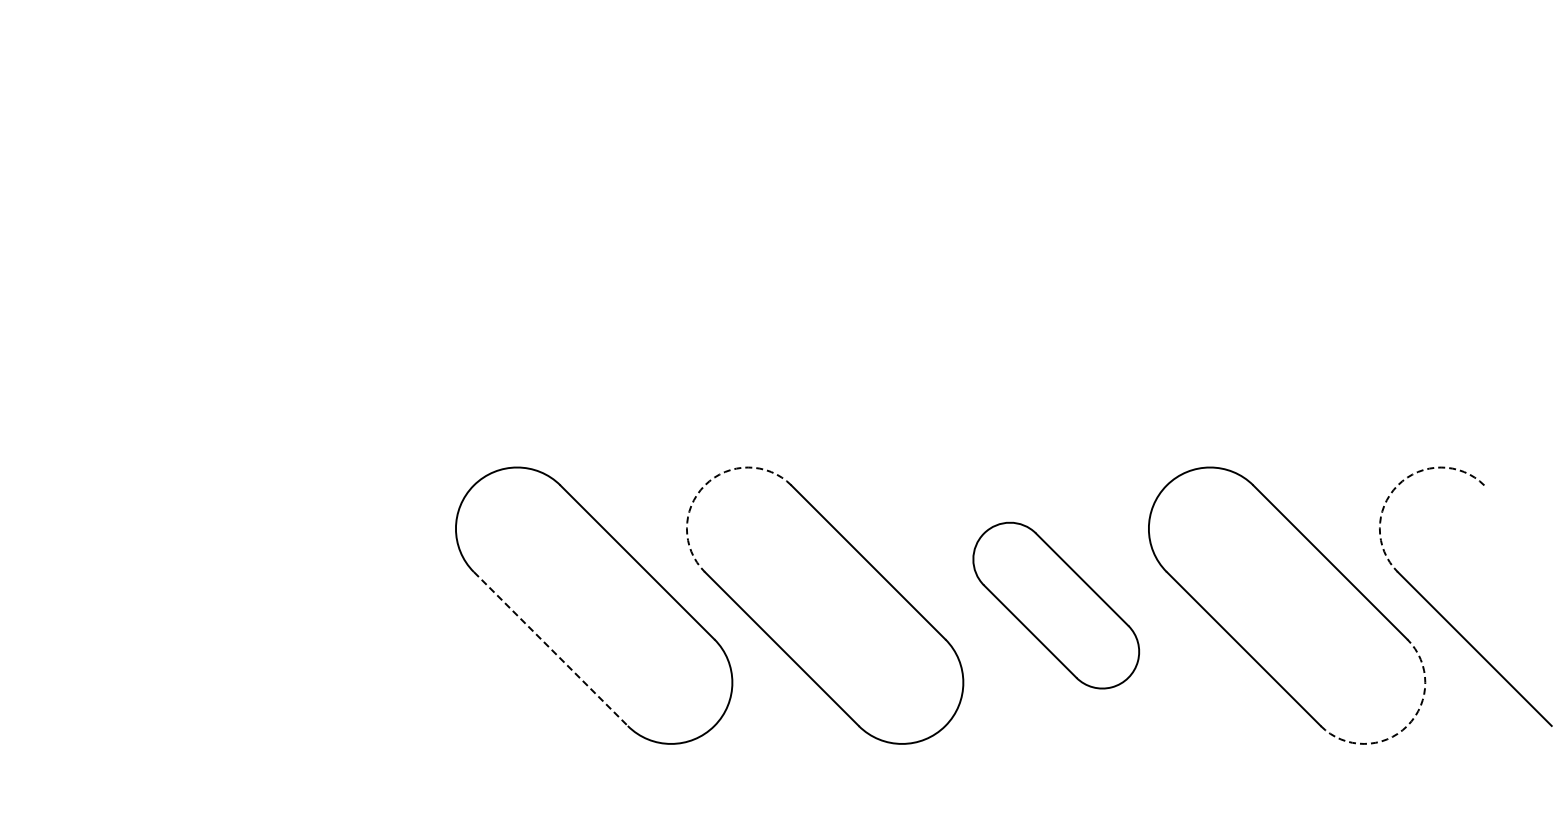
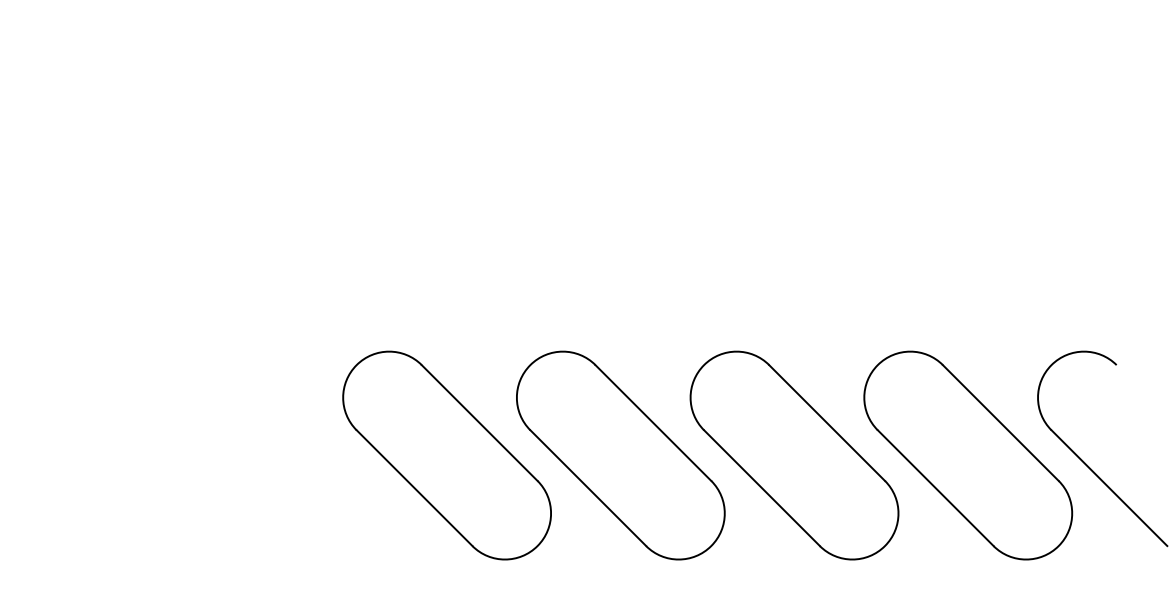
arc: (704, 485) -> (530, 365), dashed -> solid
arc: (1397, 485) -> (1051, 365), dashed -> solid
part: (1056, 605) -> (794, 455), size x1.67
line: (550, 649) -> (414, 488), dashed -> solid
arc: (1407, 726) -> (1058, 546), dashed -> solid

